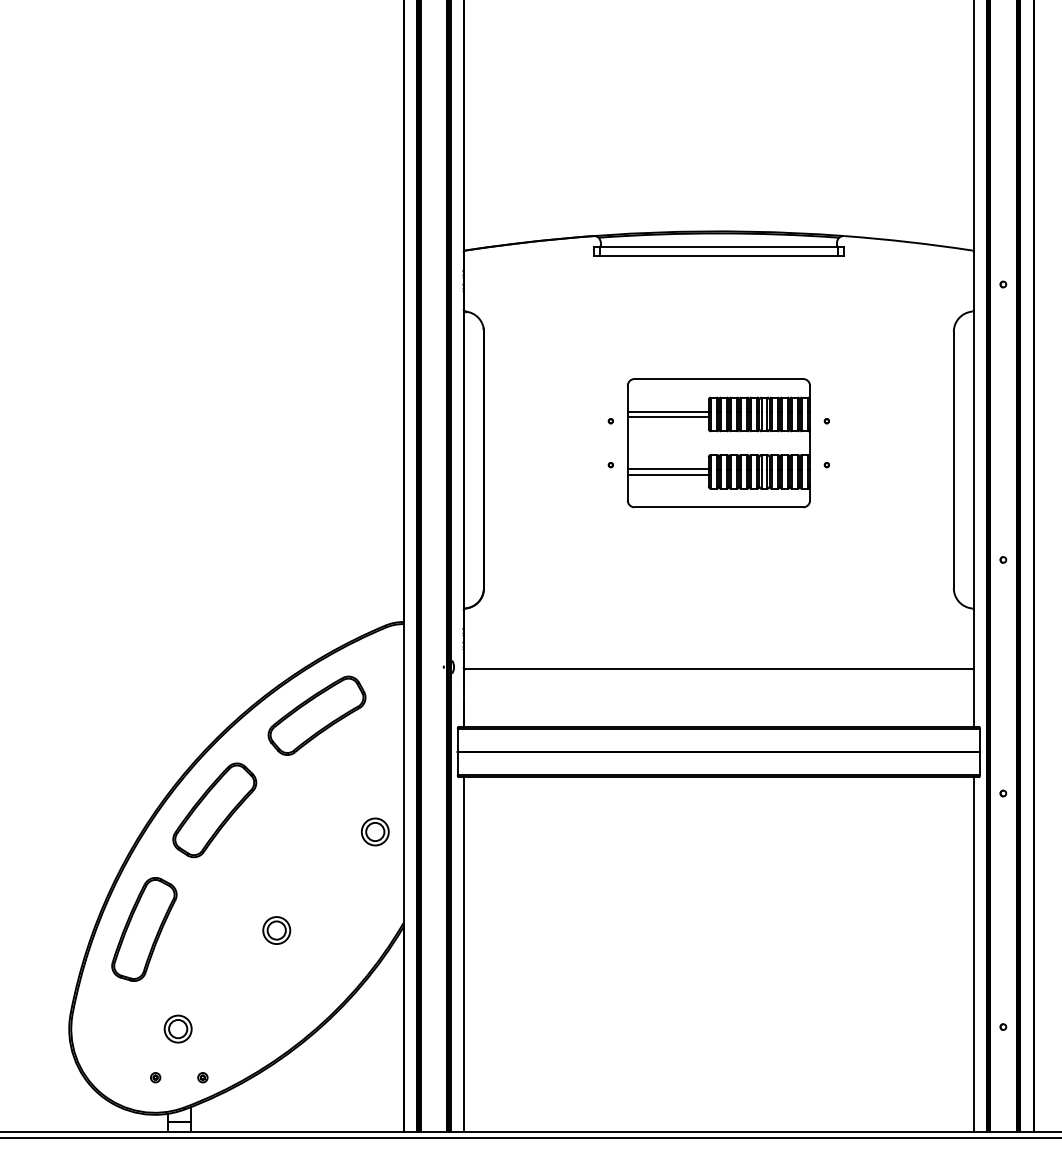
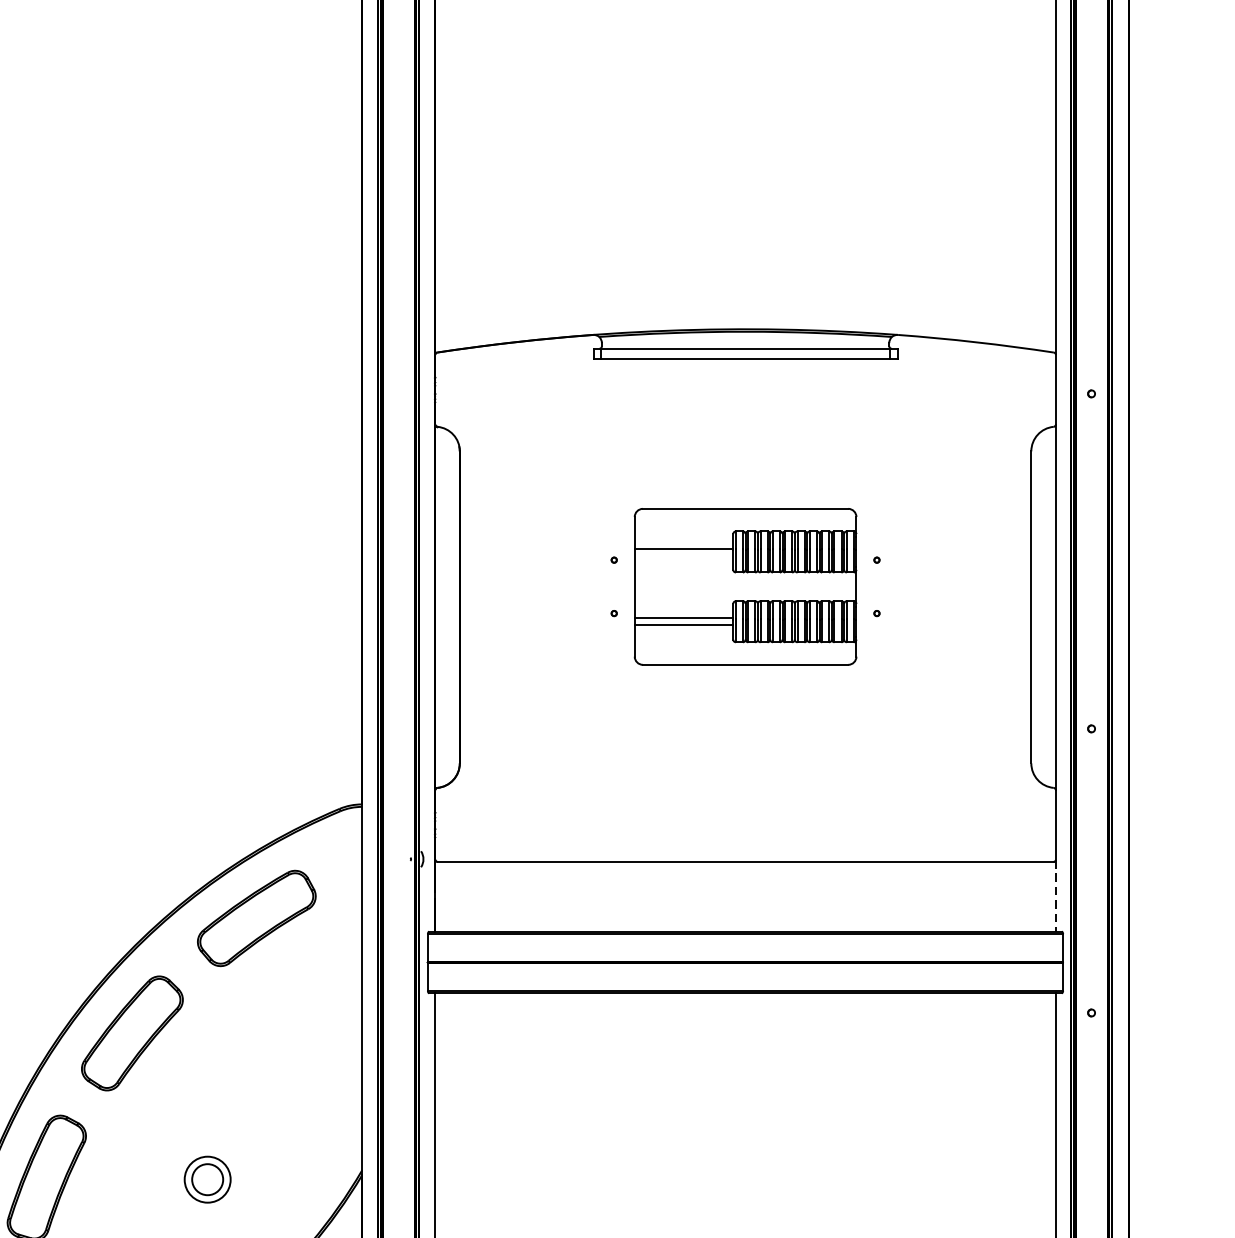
line: (667, 417) -> (683, 555), removed
line: (974, 697) -> (1056, 896), solid -> dashed
part: (375, 831) -> (327, 1059), removed
part: (276, 930) -> (207, 1179), size x1.4

